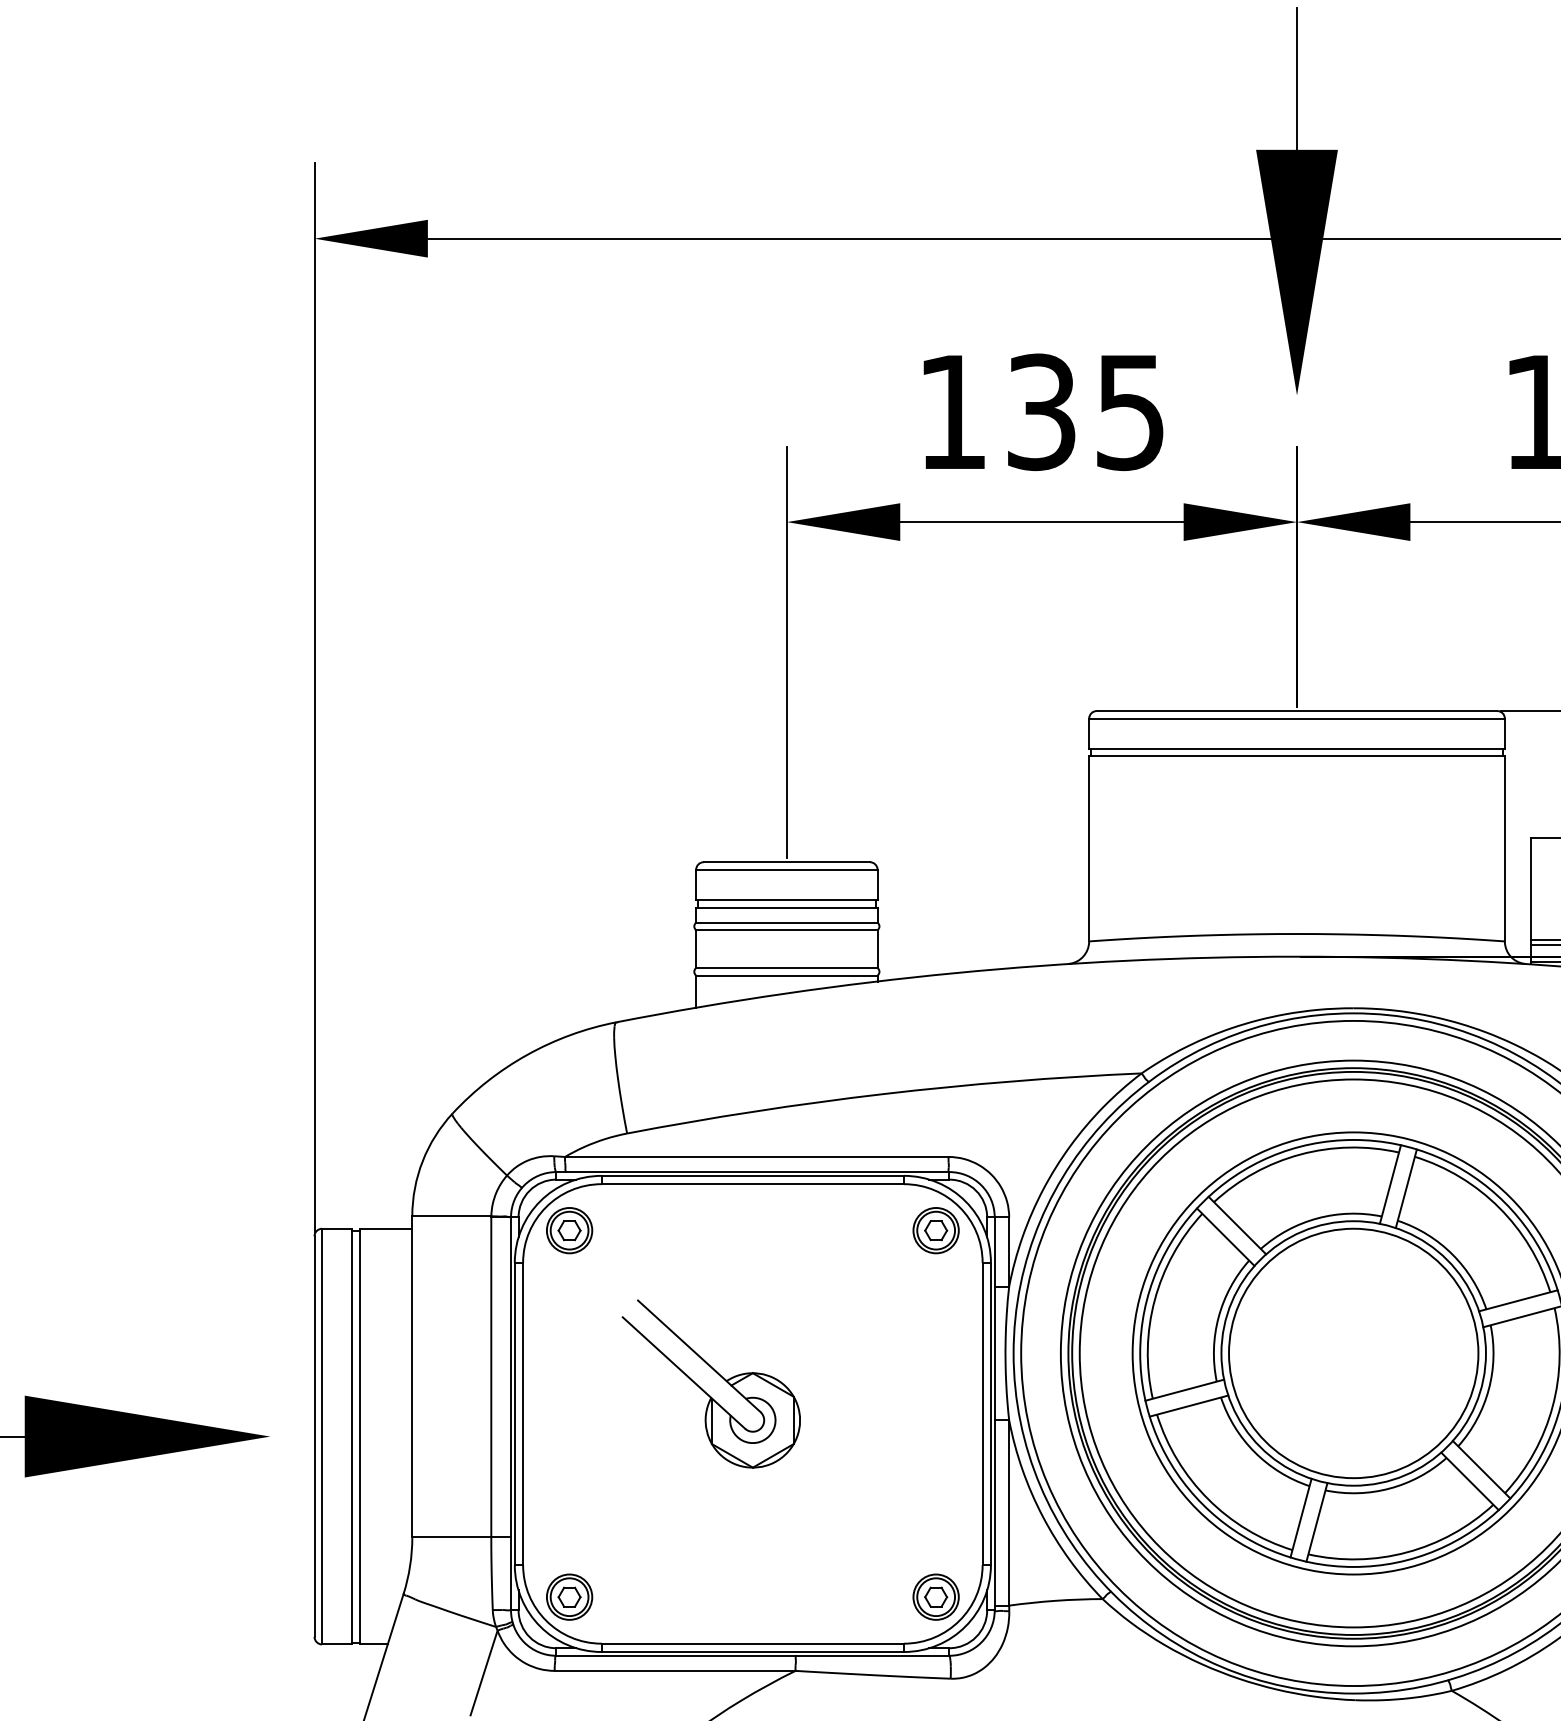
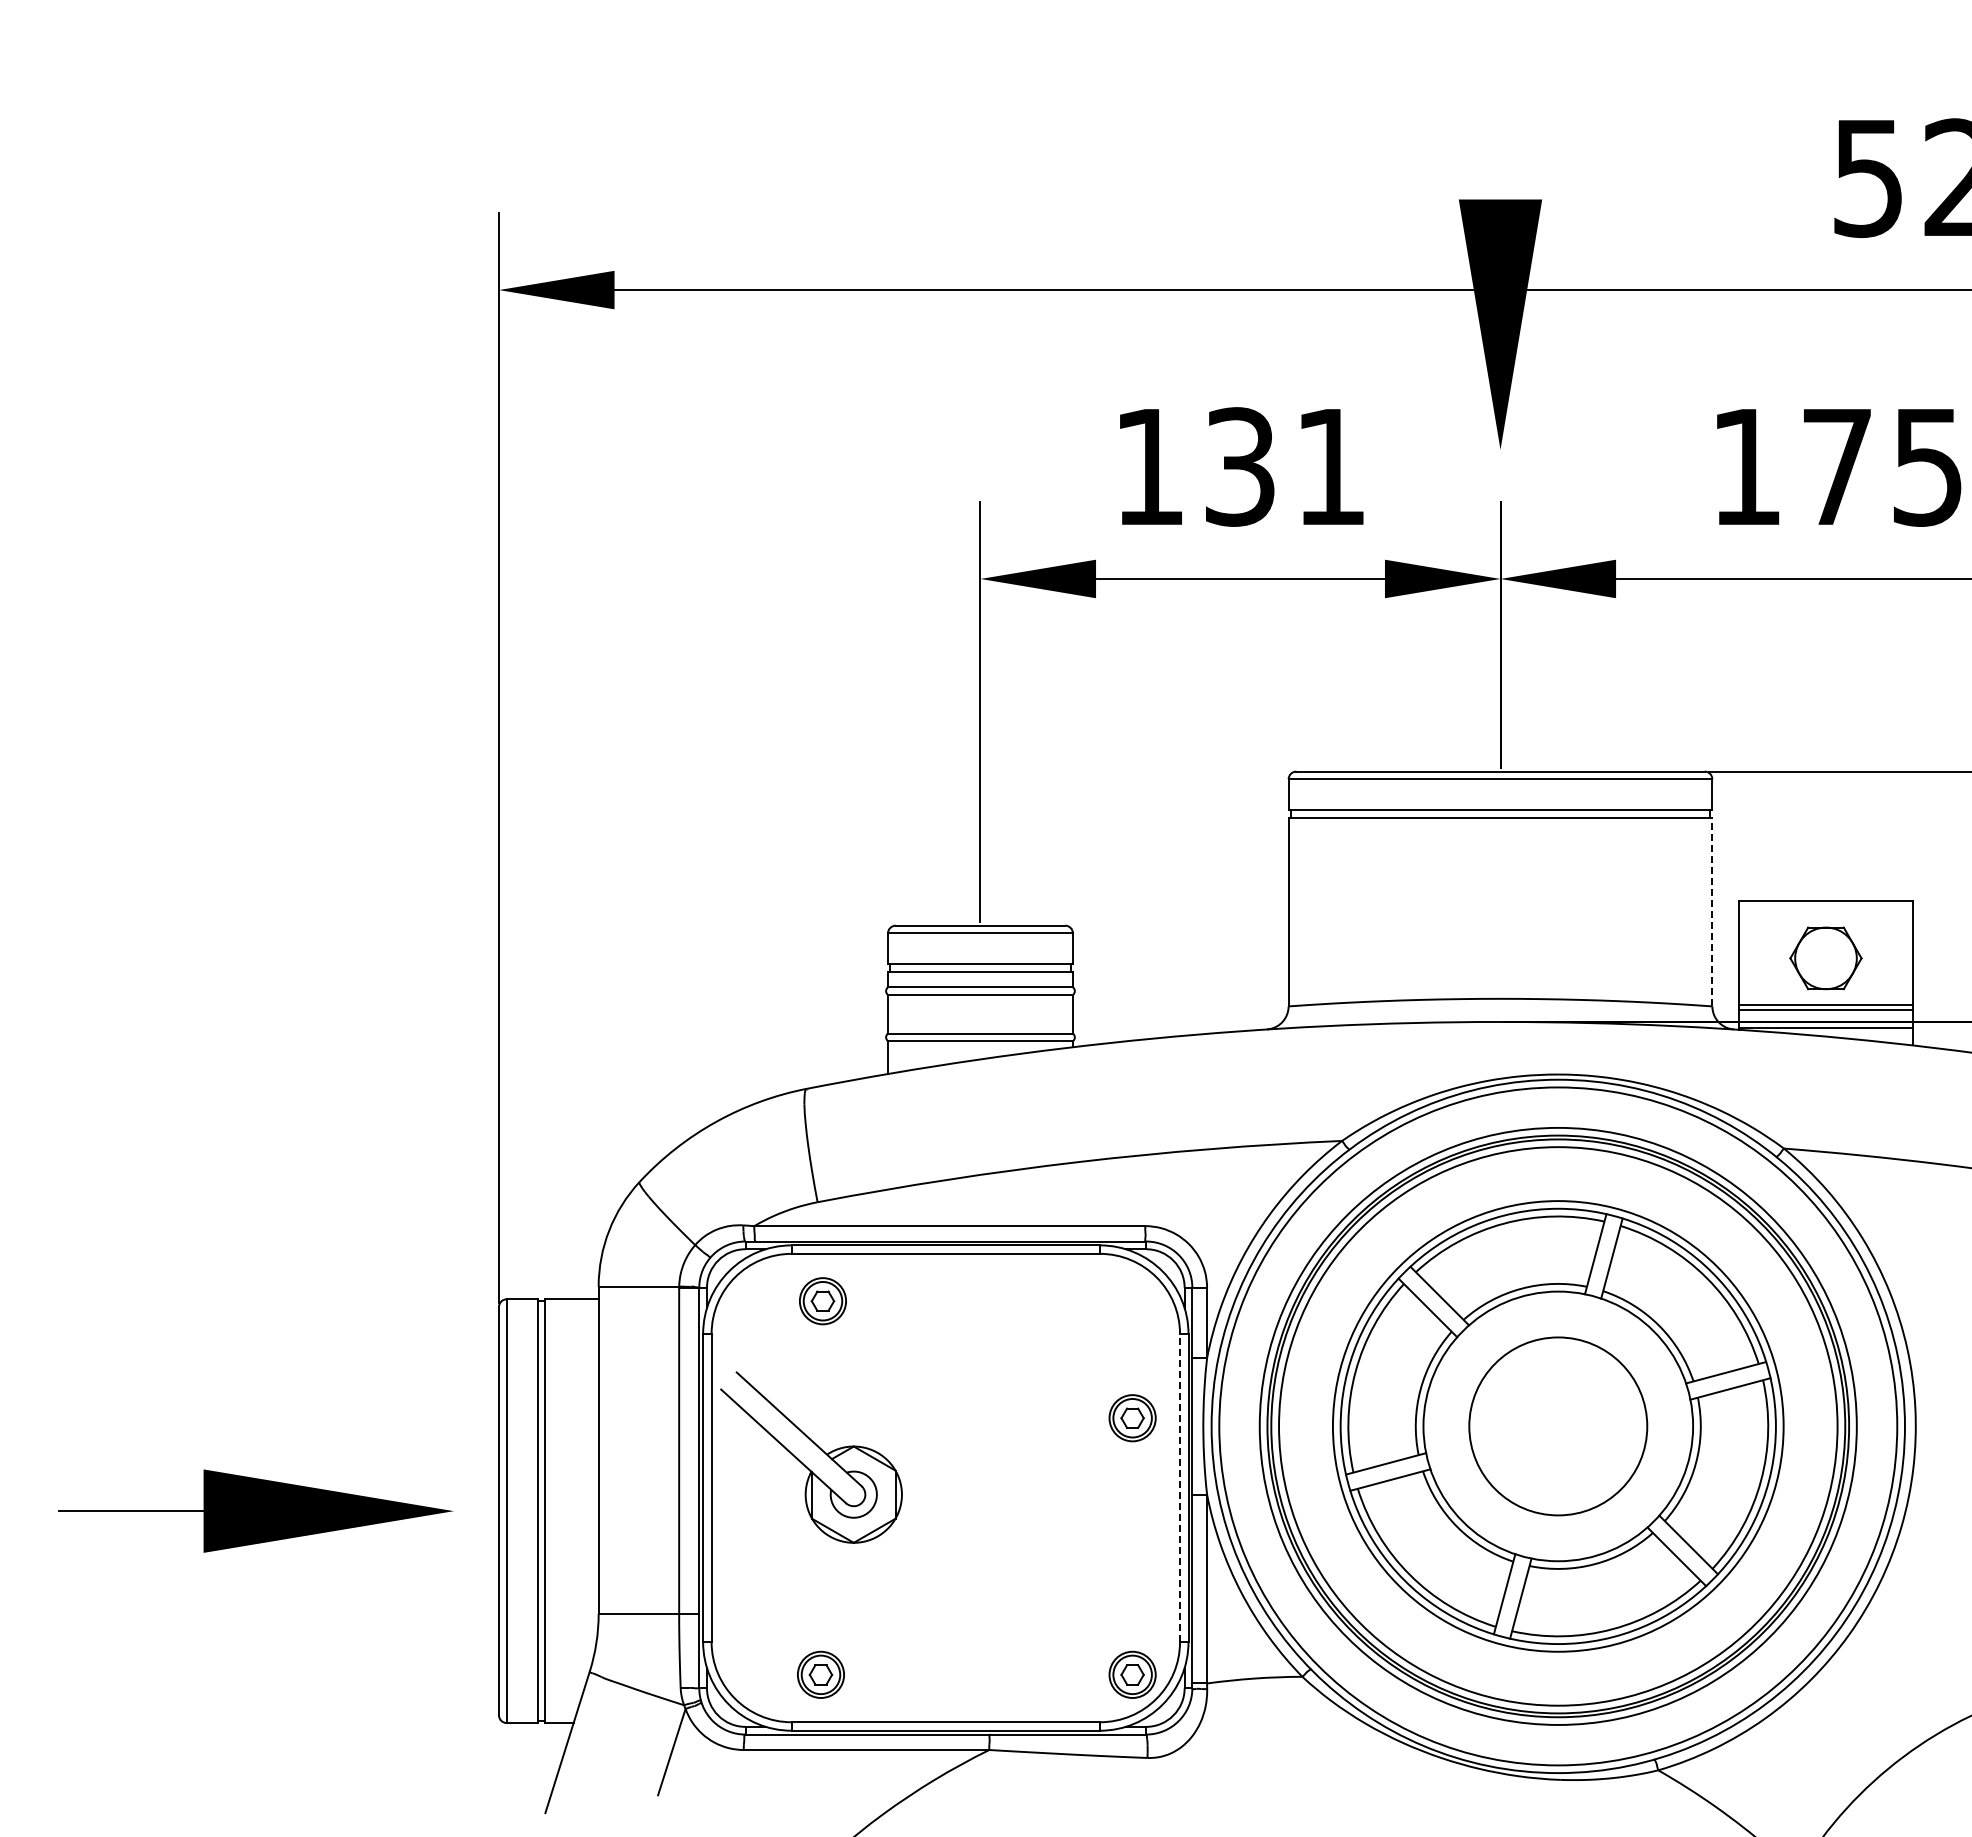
line: (1297, 79) -> (1500, 127), removed
text: (1130, 412) -> (1330, 467), 135 -> 131
line: (1504, 848) -> (1712, 911), solid -> dashed
part: (569, 1230) -> (822, 1301), moved
part: (936, 1230) -> (1132, 1418), moved
circle: (1353, 1353) -> (1558, 1426), size x0.7
part: (706, 1391) -> (806, 1465), moved
line: (983, 1413) -> (1180, 1487), solid -> dashed
part: (569, 1596) -> (820, 1674), moved

